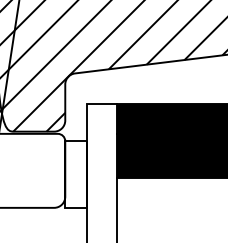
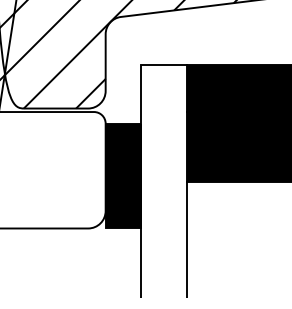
fill: (76, 174) -> (123, 175), added

